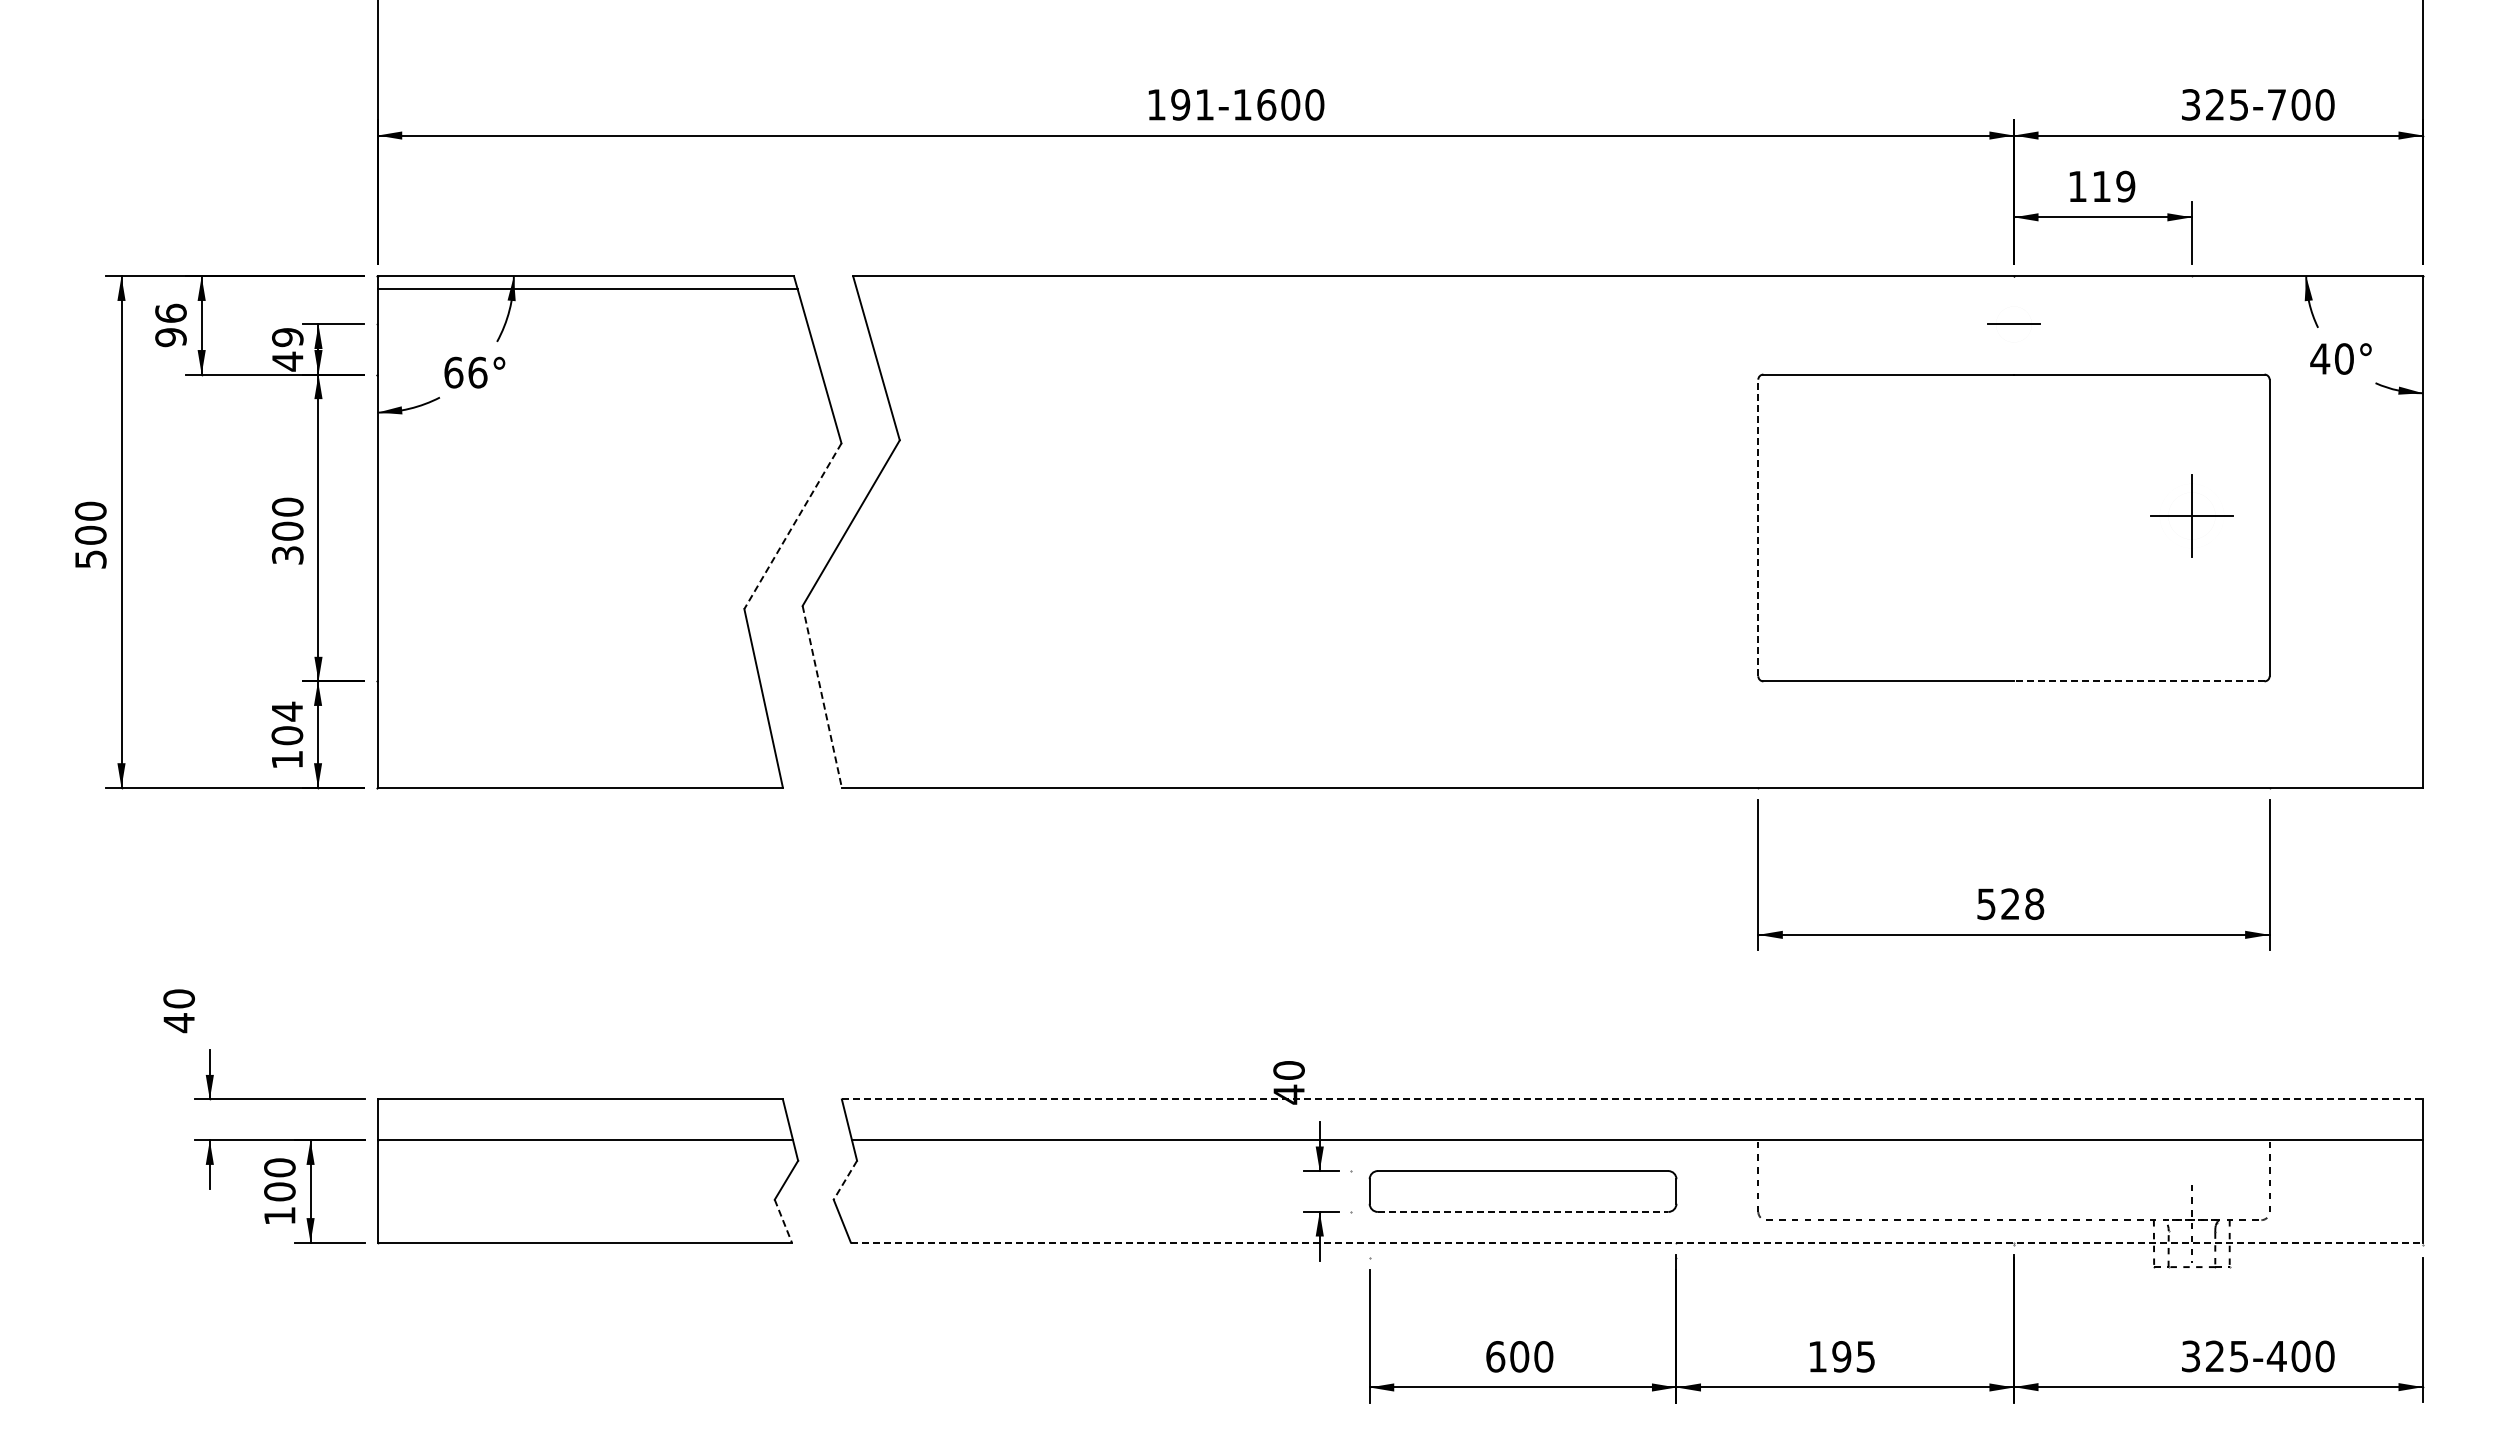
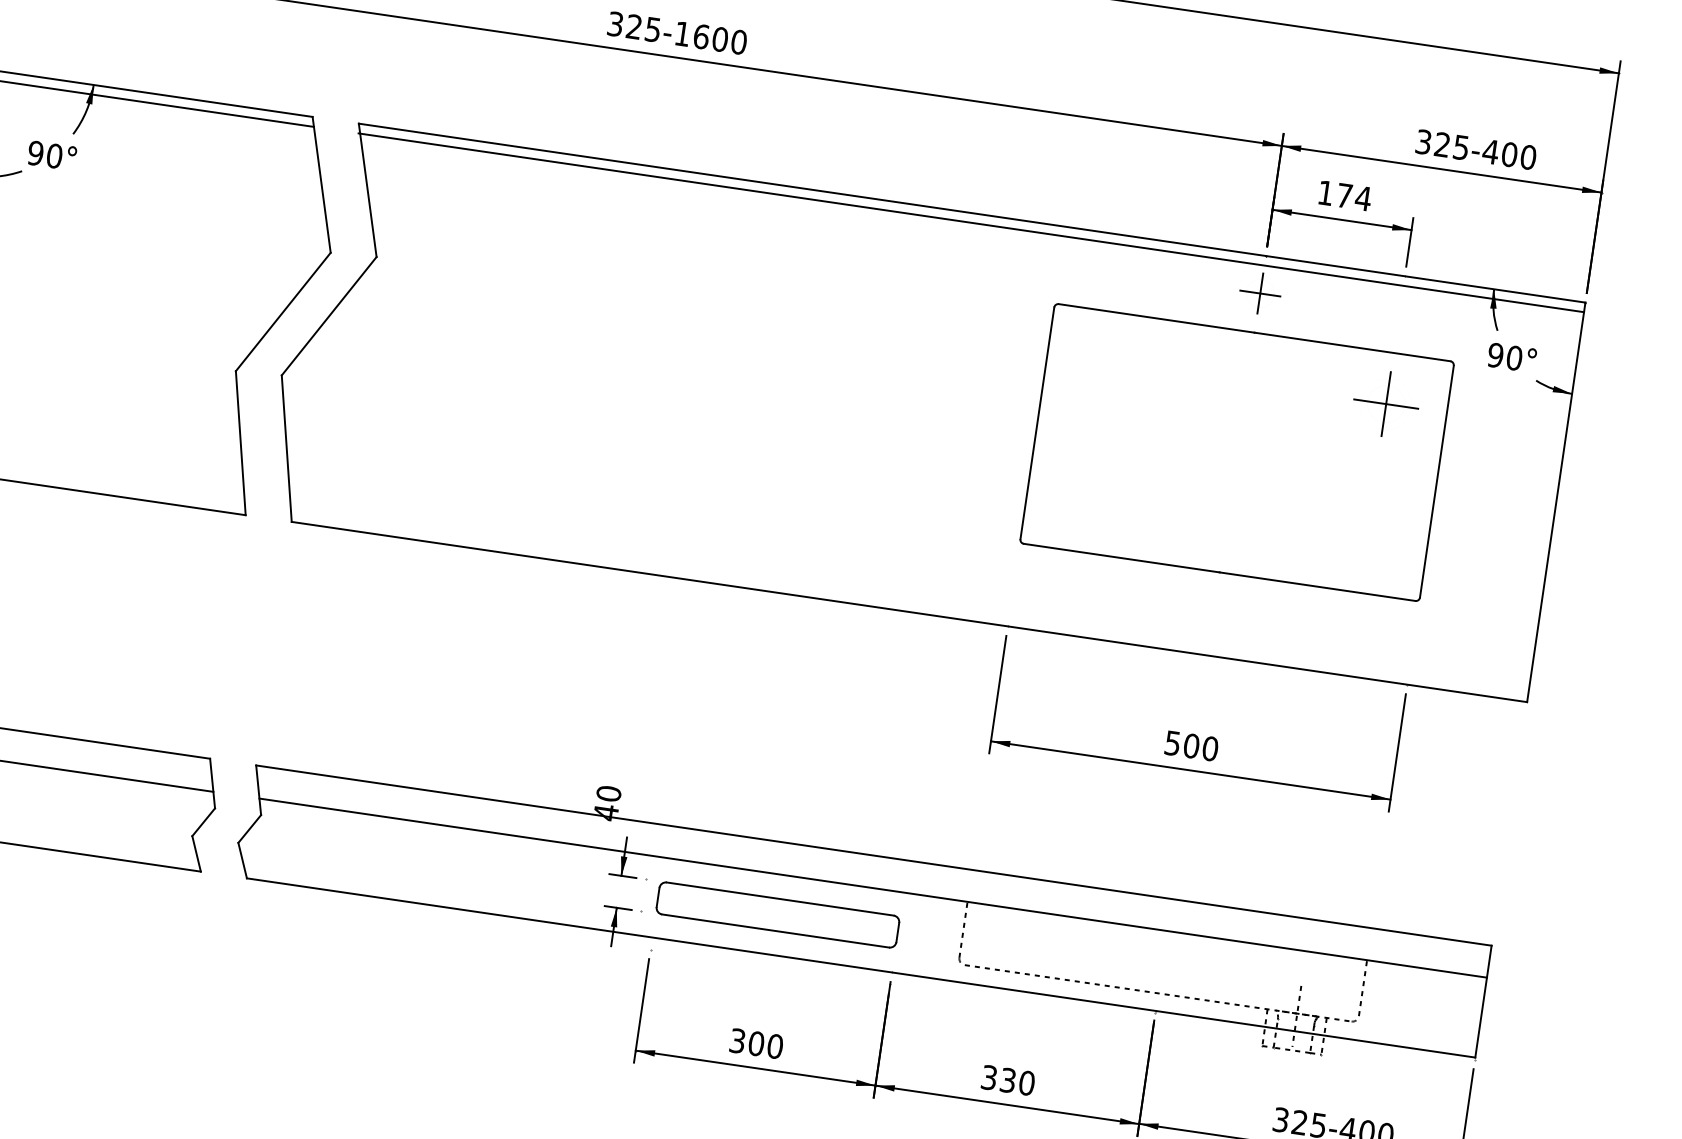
text: (1180, 104) -> (634, 26), 191-1600 -> 325-1600
text: (2276, 104) -> (1490, 151), 325-700 -> 325-400
text: (2113, 186) -> (1353, 197), 119 -> 174
line: (1638, 288) -> (971, 222), added
line: (2013, 324) -> (1259, 293), added
text: (2320, 358) -> (1495, 355), 40° -> 90°
text: (465, 372) -> (44, 154), 66° -> 90°
part: (2191, 515) -> (1385, 403), moved
line: (792, 526) -> (282, 312), dashed -> solid
line: (1758, 527) -> (1037, 423), dashed -> solid
line: (2138, 681) -> (1316, 586), dashed -> solid
line: (822, 696) -> (286, 448), dashed -> solid
text: (2022, 904) -> (1200, 747), 528 -> 500
line: (1632, 1099) -> (873, 855), dashed -> solid
line: (845, 1180) -> (249, 829), dashed -> solid
line: (1523, 1211) -> (776, 930), dashed -> solid
line: (783, 1221) -> (196, 854), dashed -> solid
line: (1637, 1242) -> (861, 967), dashed -> solid
text: (1495, 1356) -> (737, 1040), 600 -> 300
text: (1841, 1356) -> (1007, 1080), 195 -> 330

